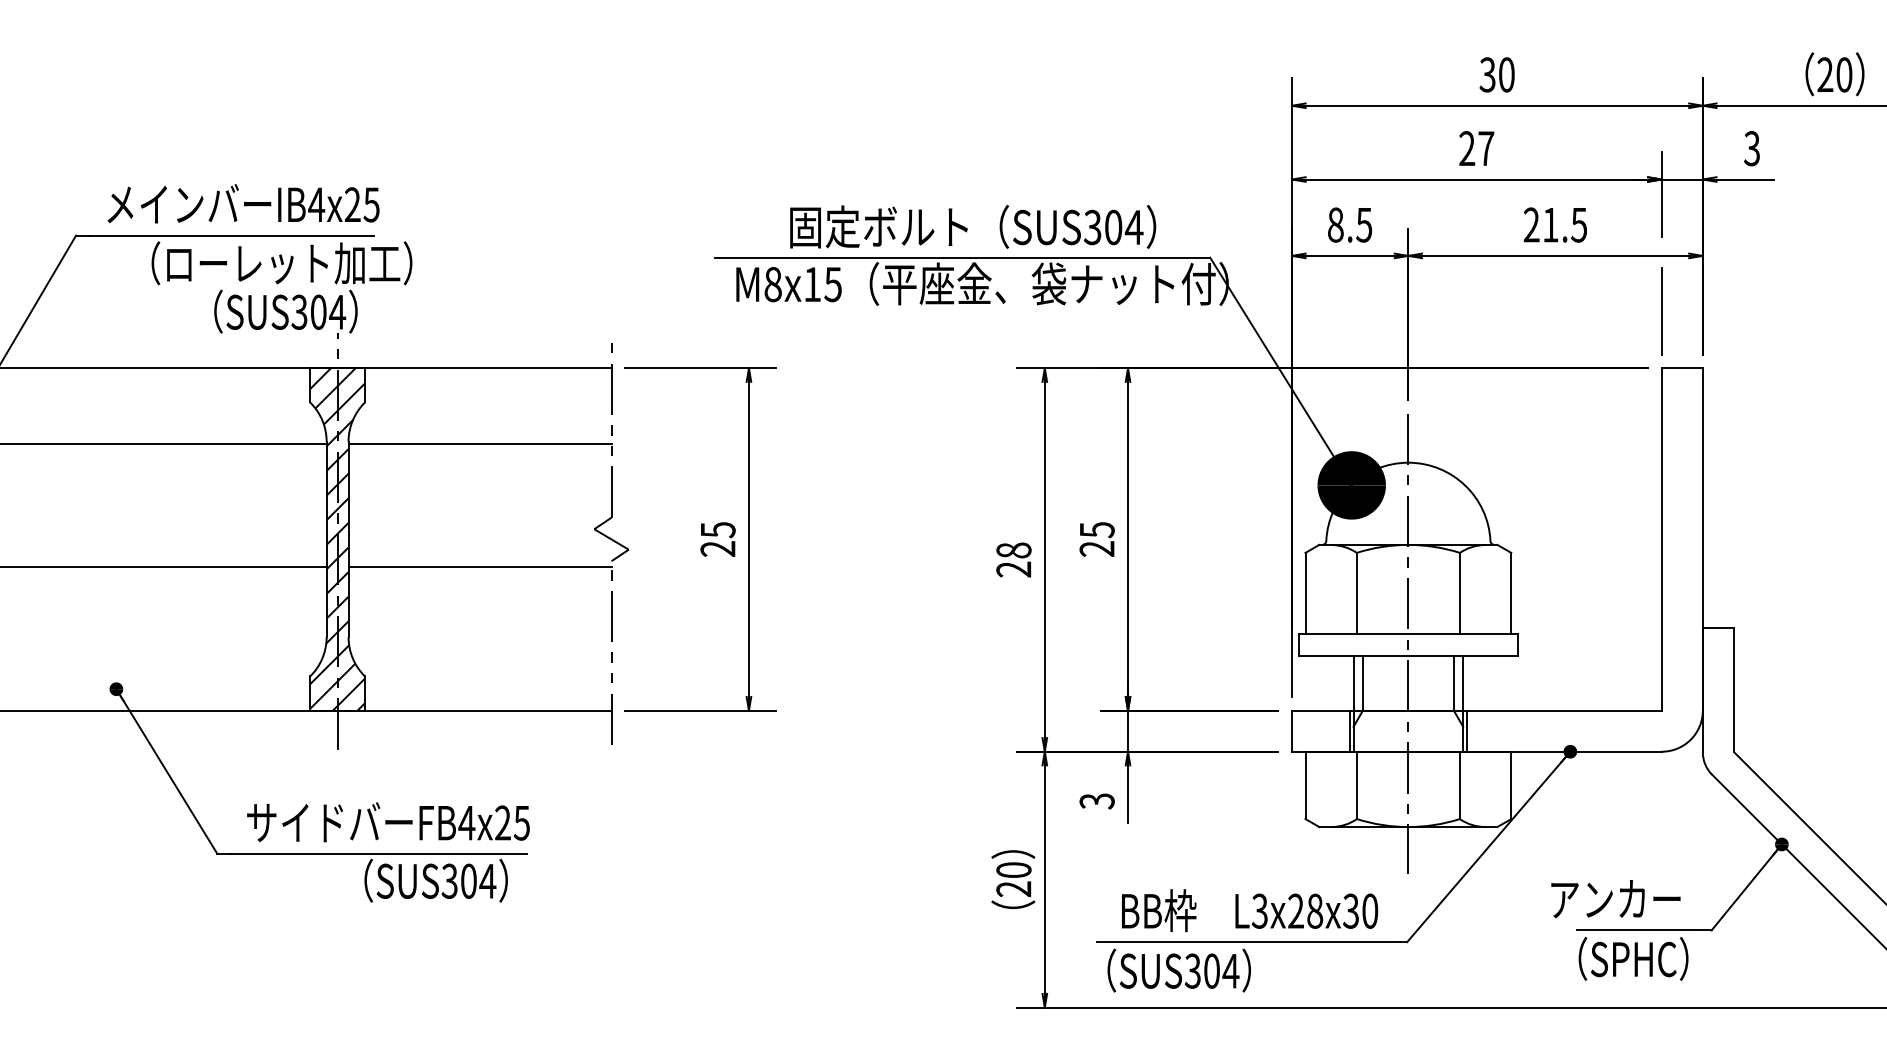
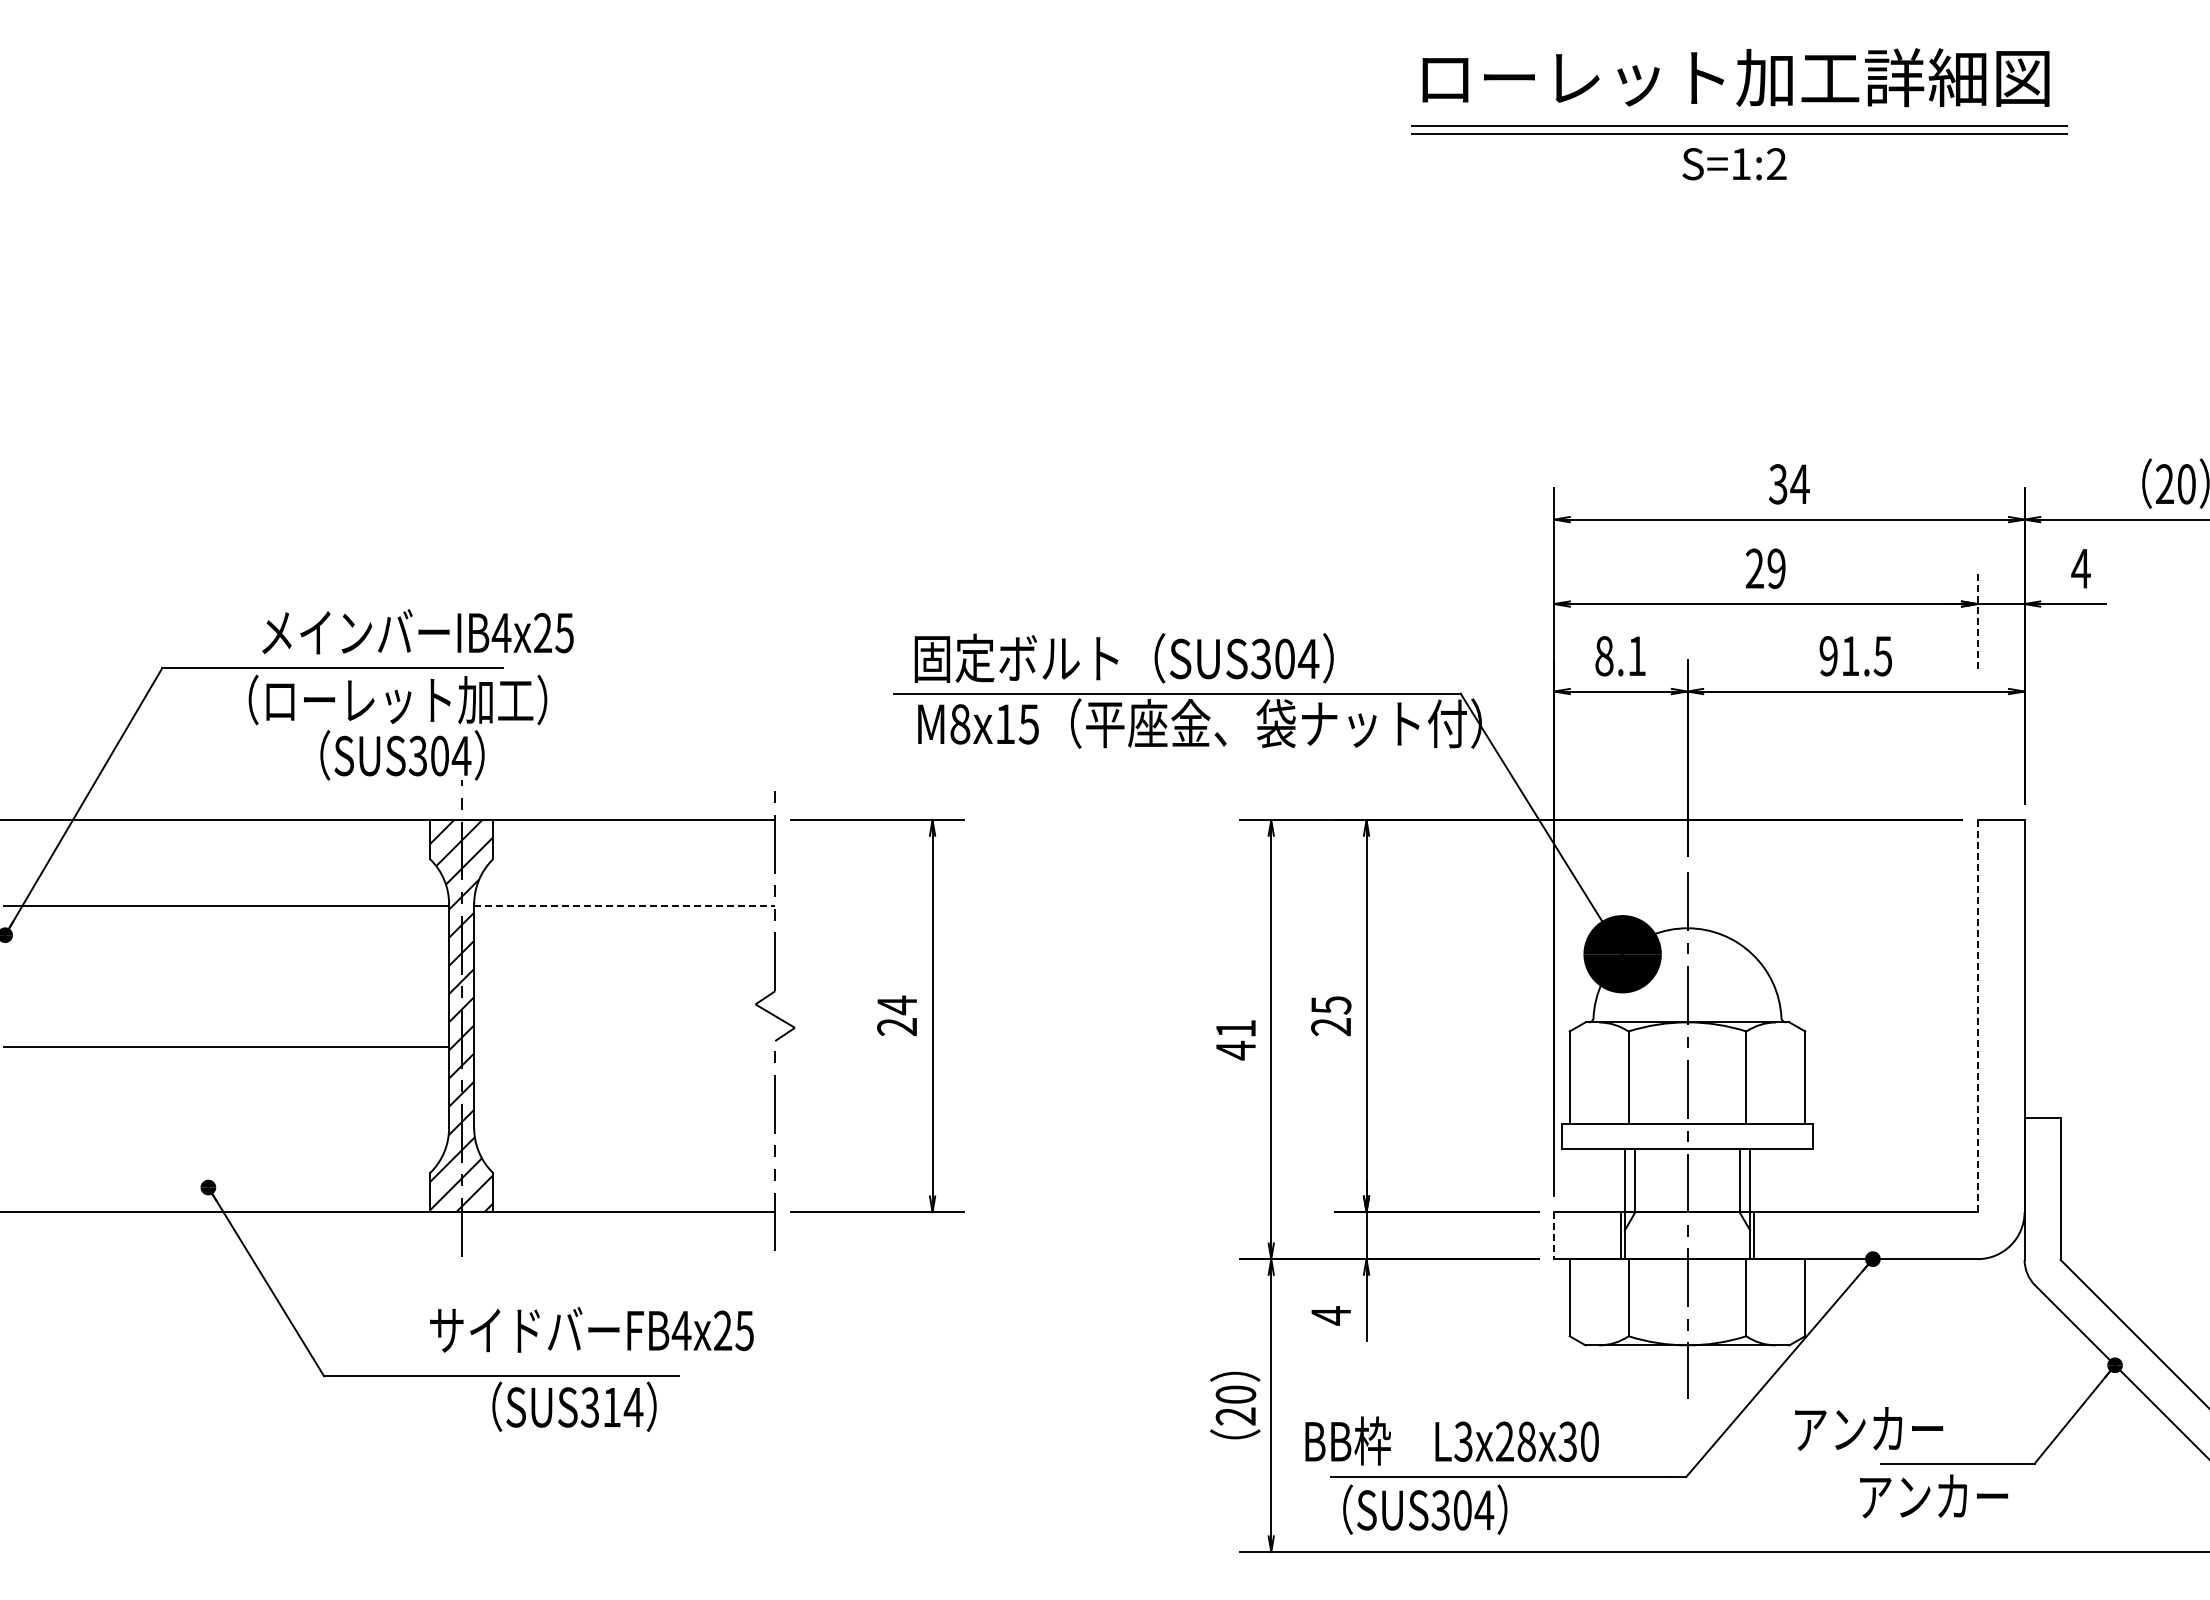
text: (1506, 75) -> (1799, 484), 30 -> 34
text: (1486, 148) -> (1776, 568), 27 -> 29
text: (1751, 148) -> (2080, 568), 3 -> 4
line: (1661, 193) -> (1977, 620), solid -> dashed
text: (243, 203) -> (417, 631), moved
text: (1363, 225) -> (1636, 656), 8.5 -> 8.1
text: (1531, 225) -> (1828, 656), 21.5 -> 91.5
text: (972, 227) -> (1123, 658), moved
line: (1661, 310) -> (1977, 754), removed
line: (479, 443) -> (624, 906), solid -> dashed
text: (718, 530) -> (897, 1005), 25 -> 24
line: (1661, 539) -> (1977, 1016), solid -> dashed
text: (1013, 559) -> (1235, 1039), 28 -> 41
line: (479, 566) -> (624, 1047), removed
line: (1292, 731) -> (1554, 1235), solid -> dashed
text: (1097, 800) -> (1331, 1315), 3 -> 4
text: (388, 821) -> (591, 1329), moved
text: (468, 881) -> (611, 1407), SUS304 -> SUS314
text: (1616, 898) -> (1869, 1428), moved
text: (1249, 910) -> (1451, 1440), moved
text: (1624, 959) -> (1934, 1496), （SPHC） -> アンカー

